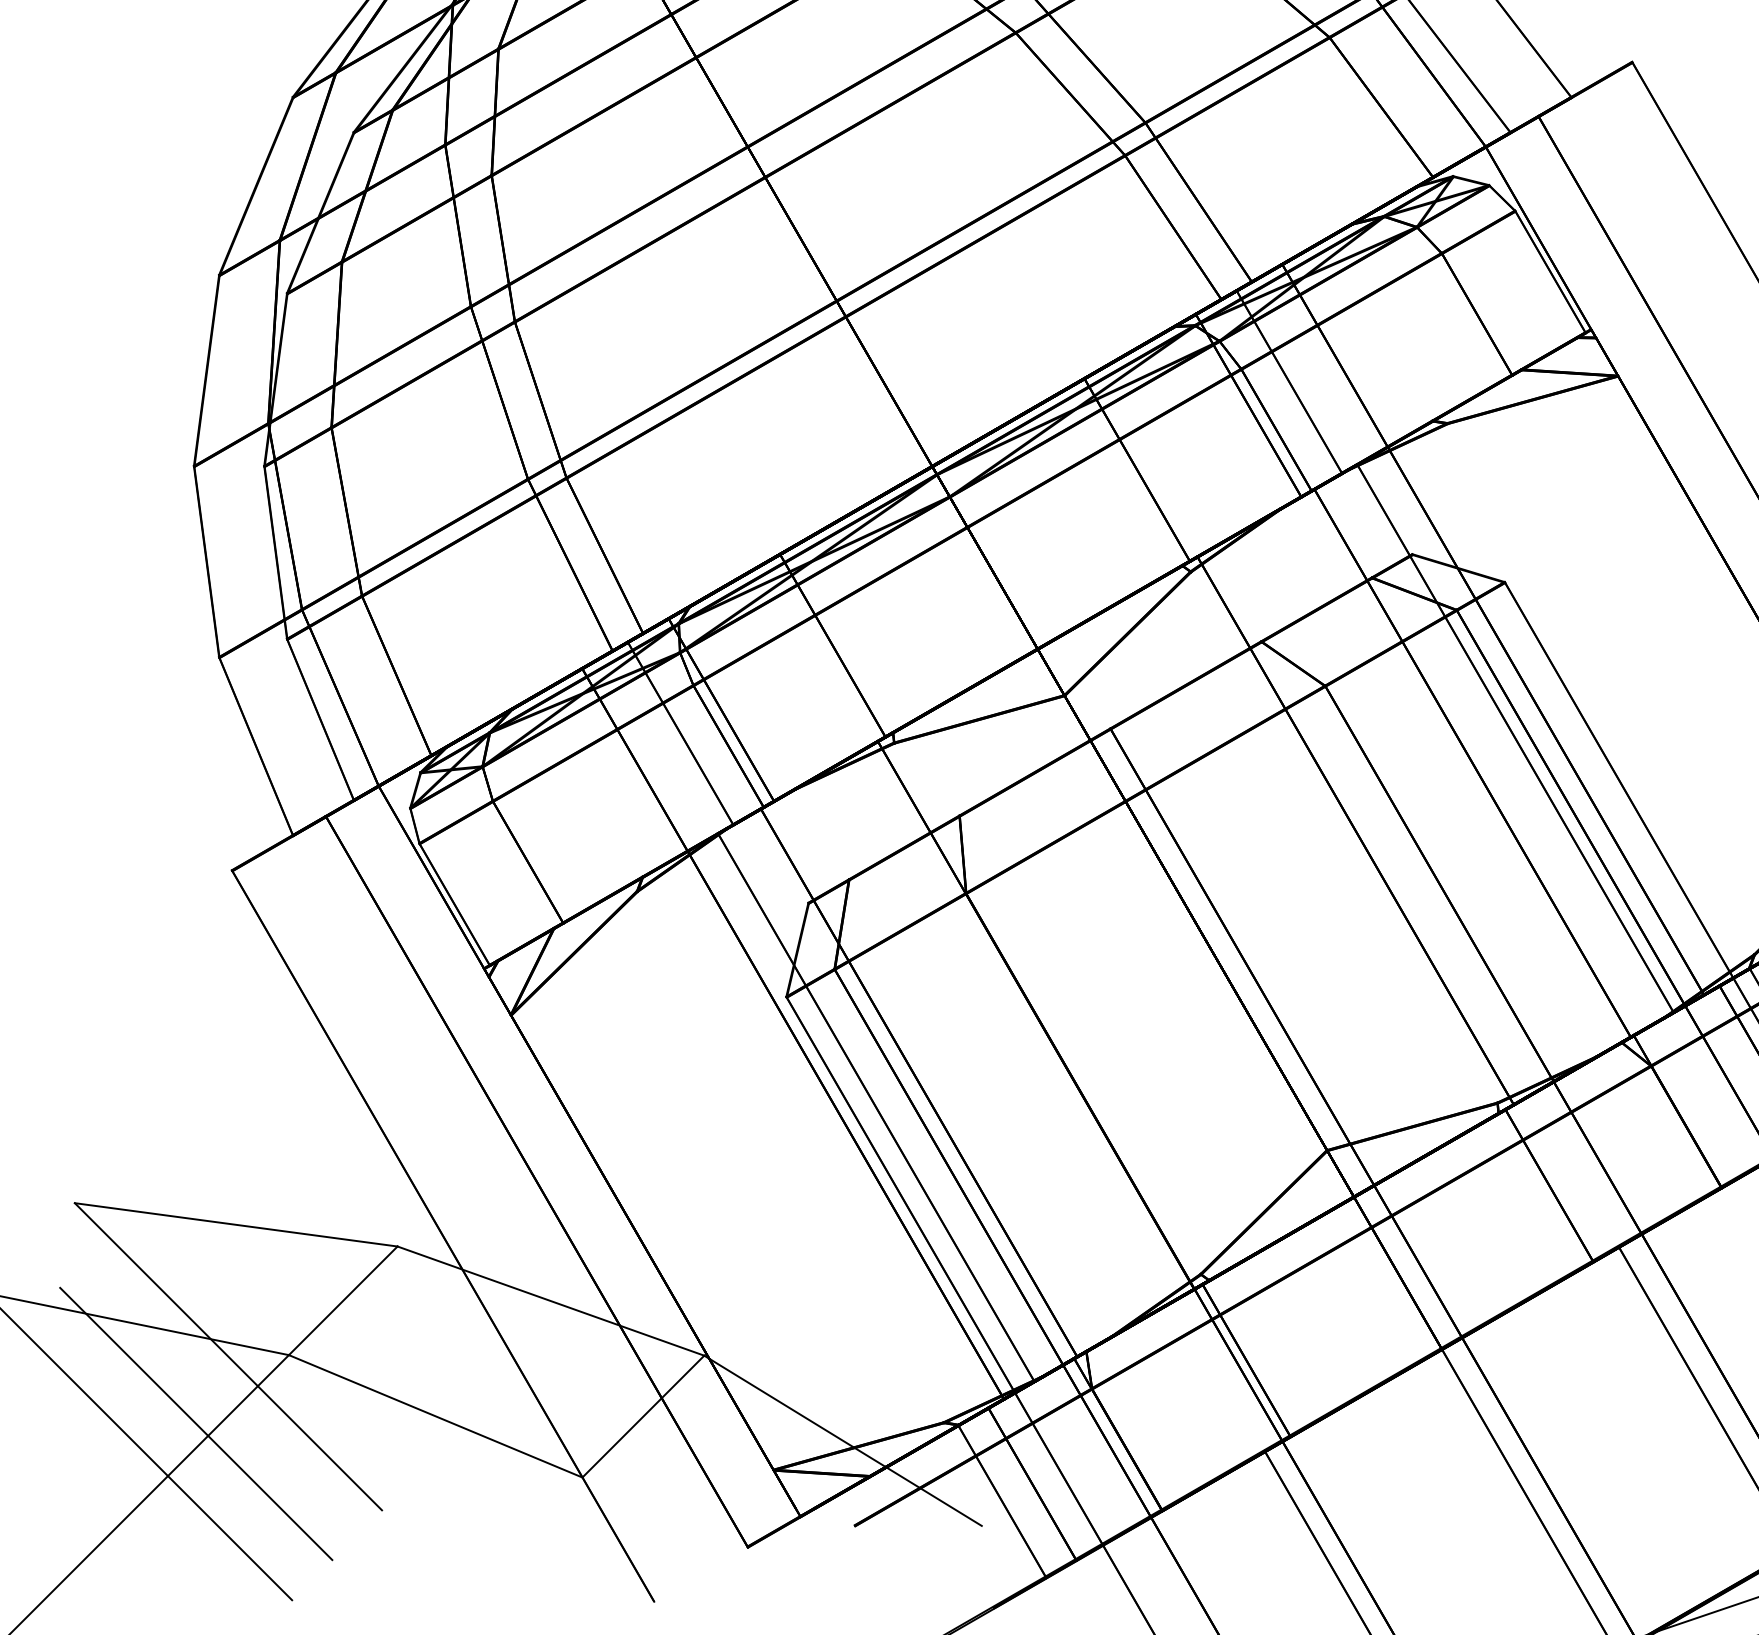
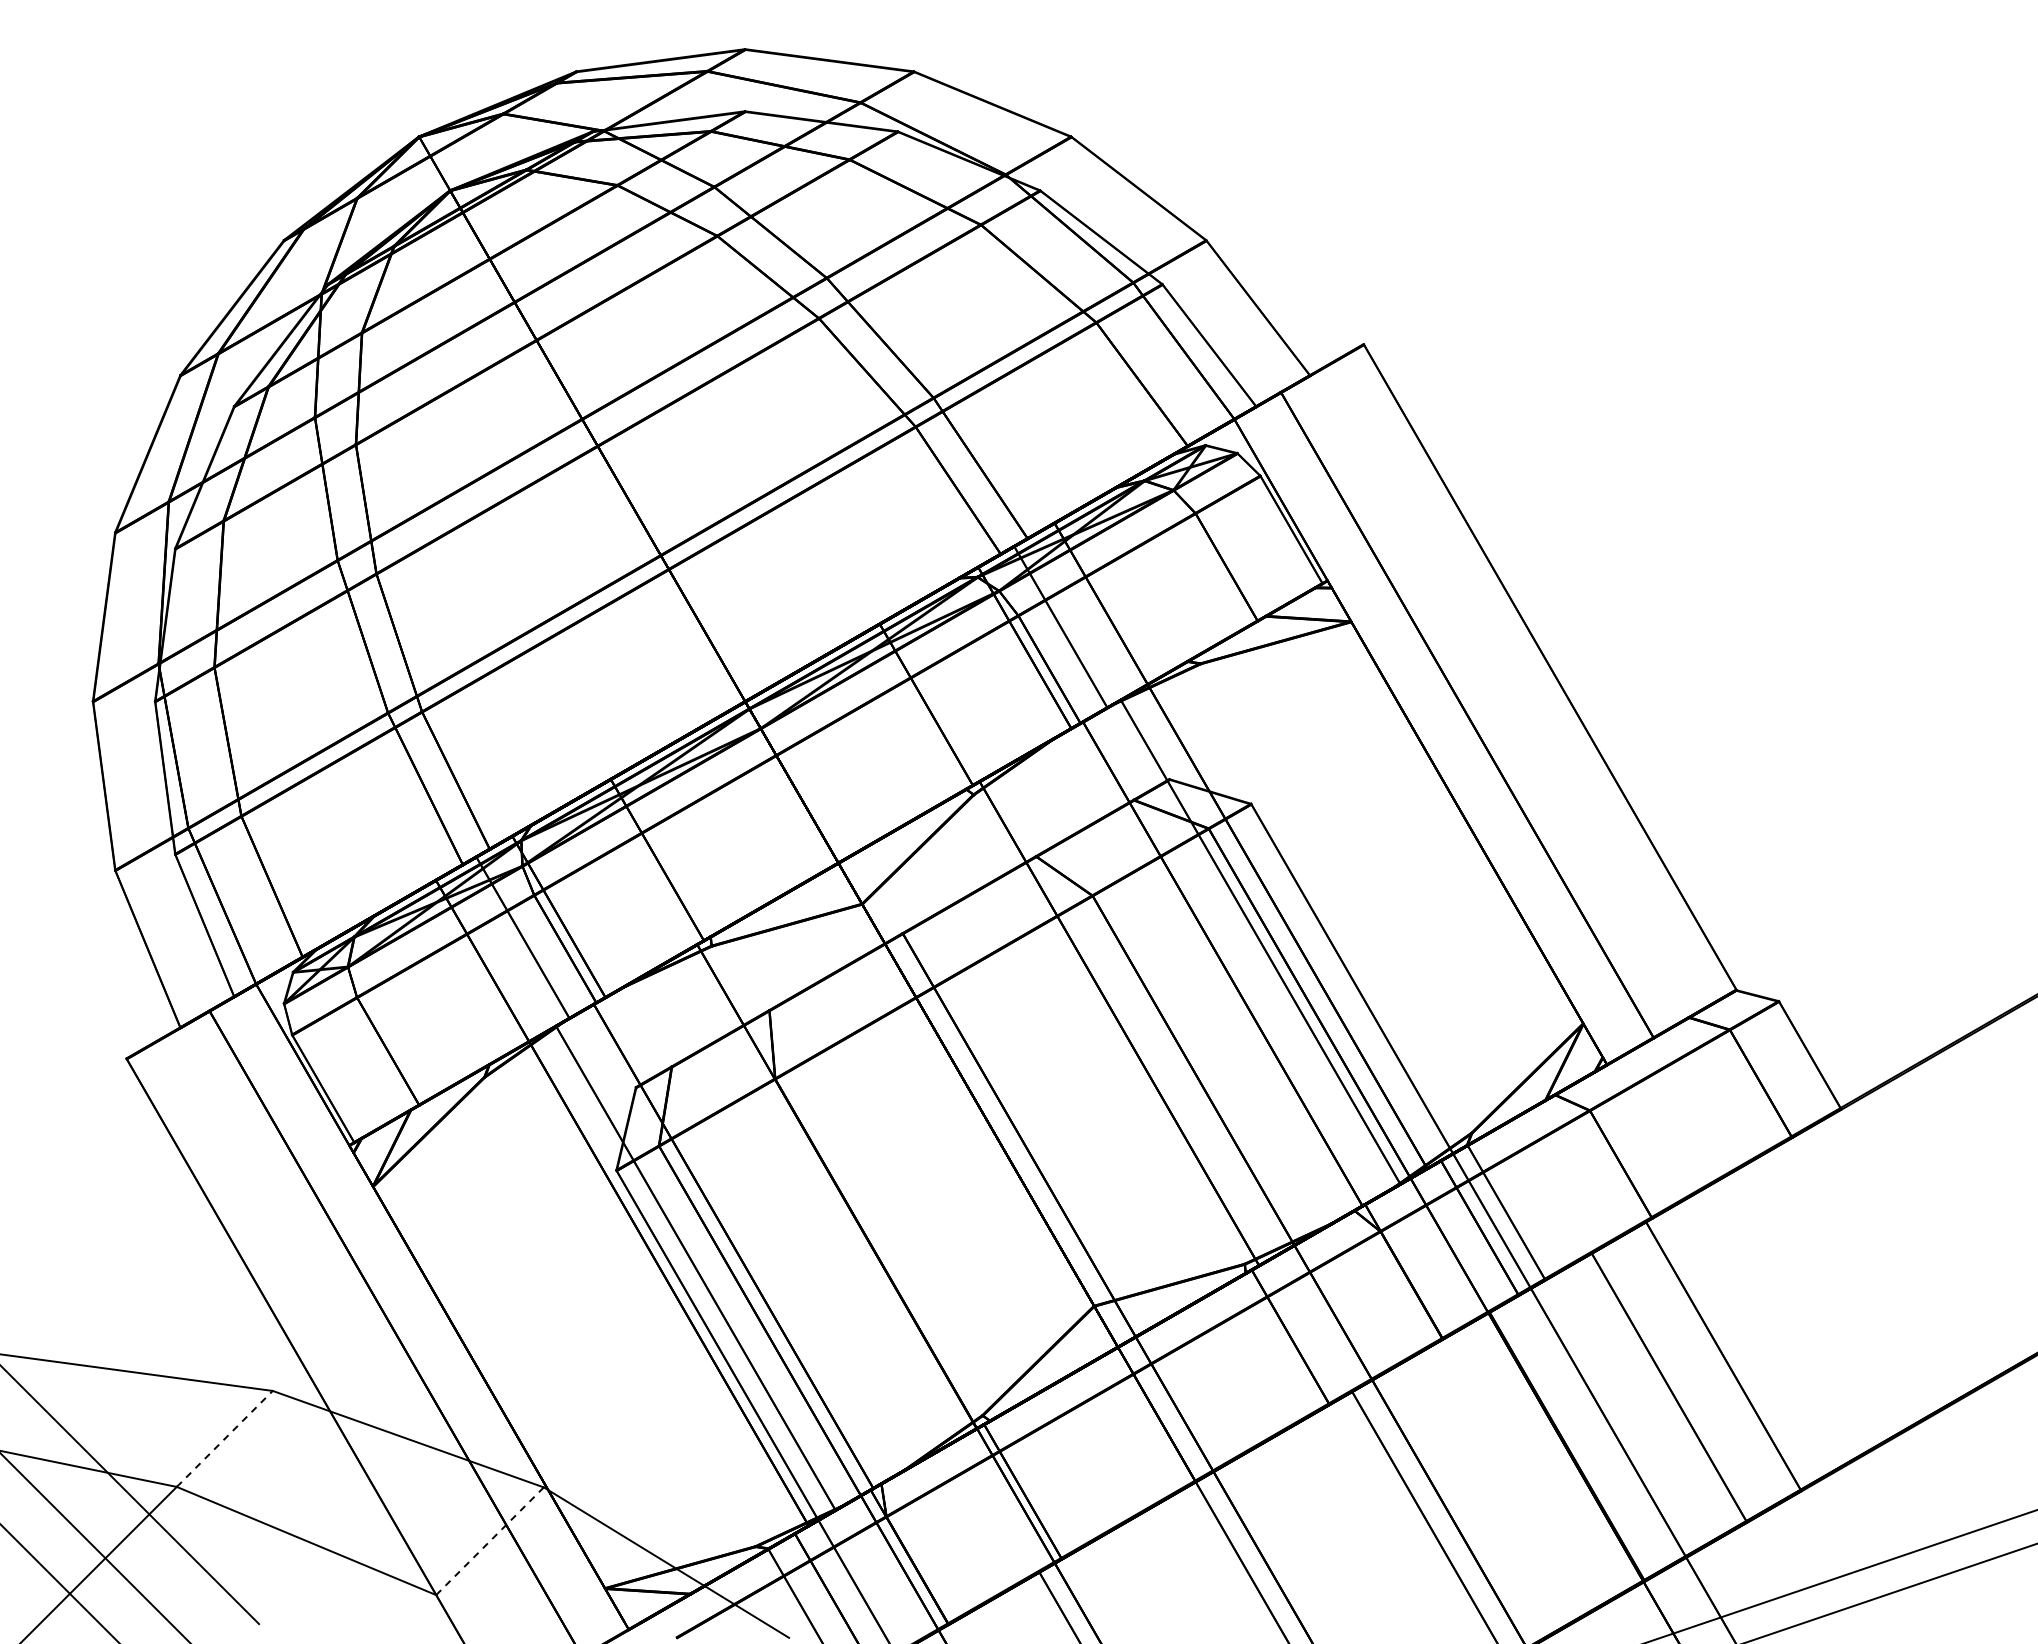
line: (342, 1300) -> (224, 1438), solid -> dashed
line: (643, 1415) -> (490, 1540), solid -> dashed

